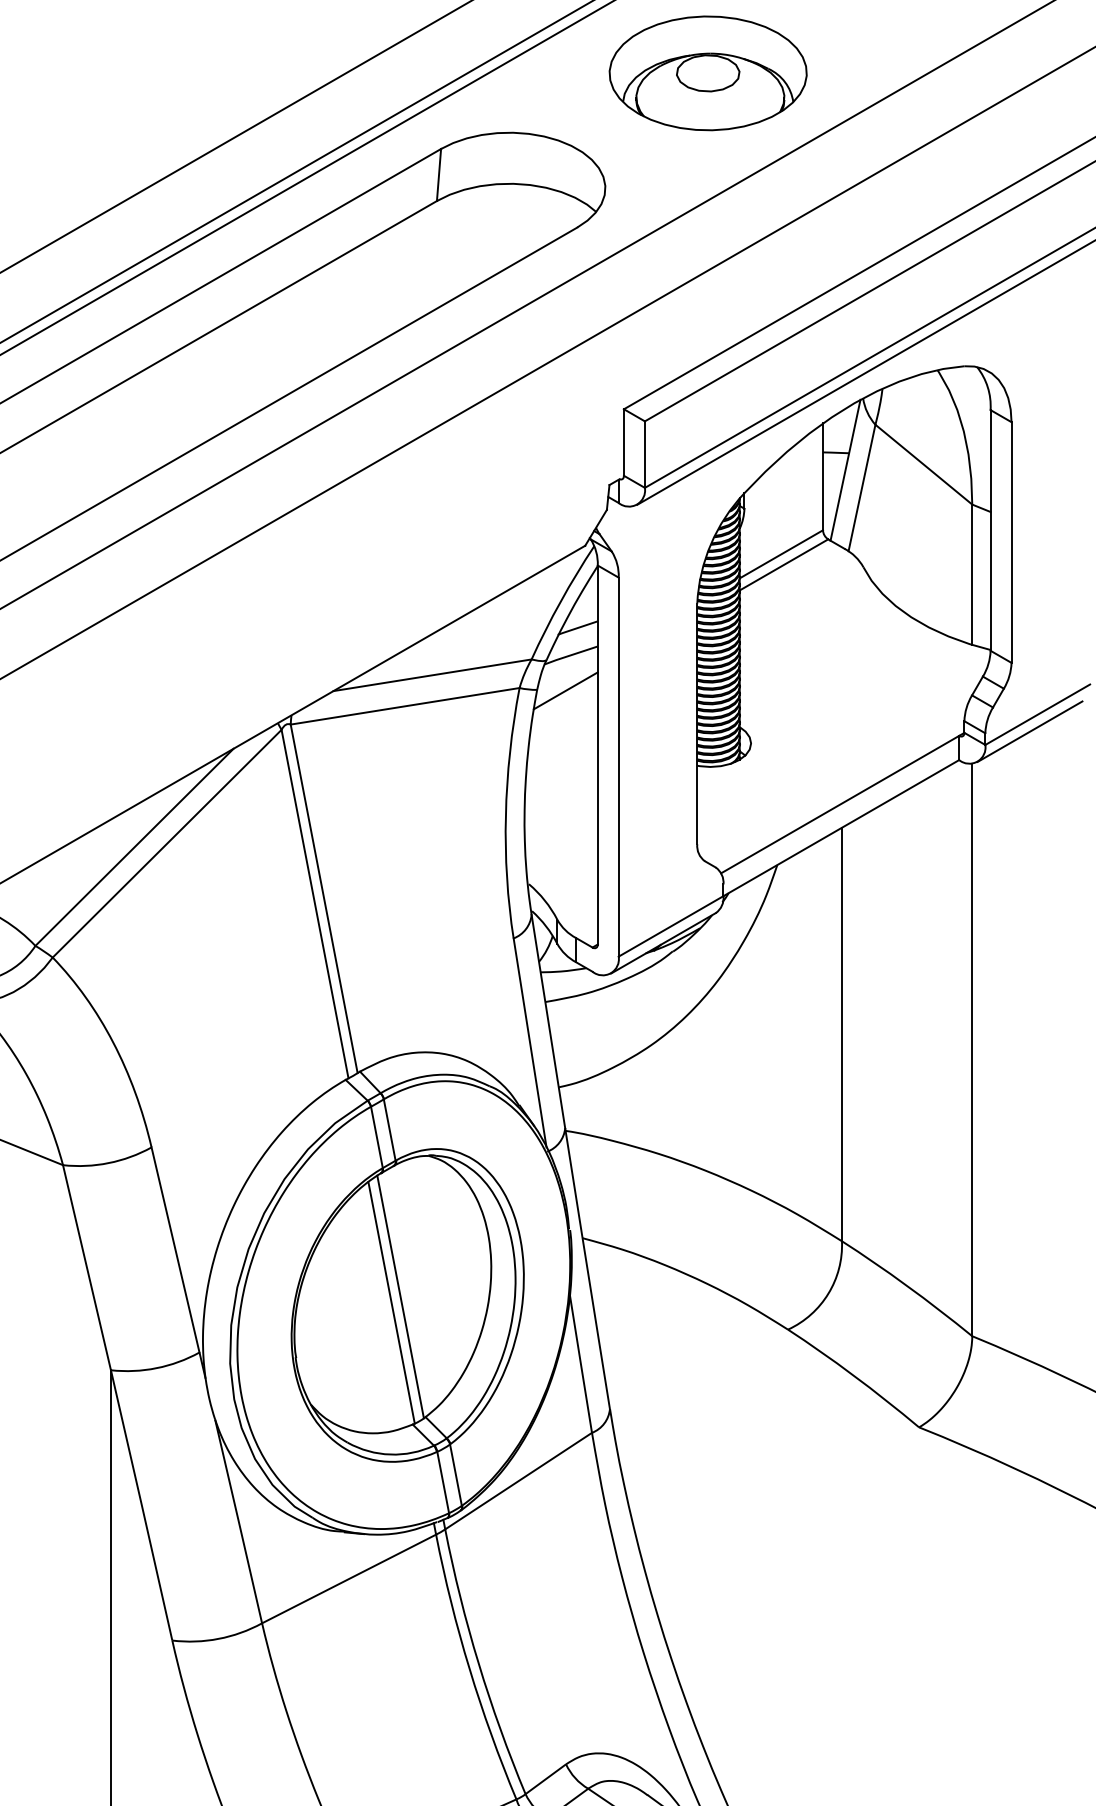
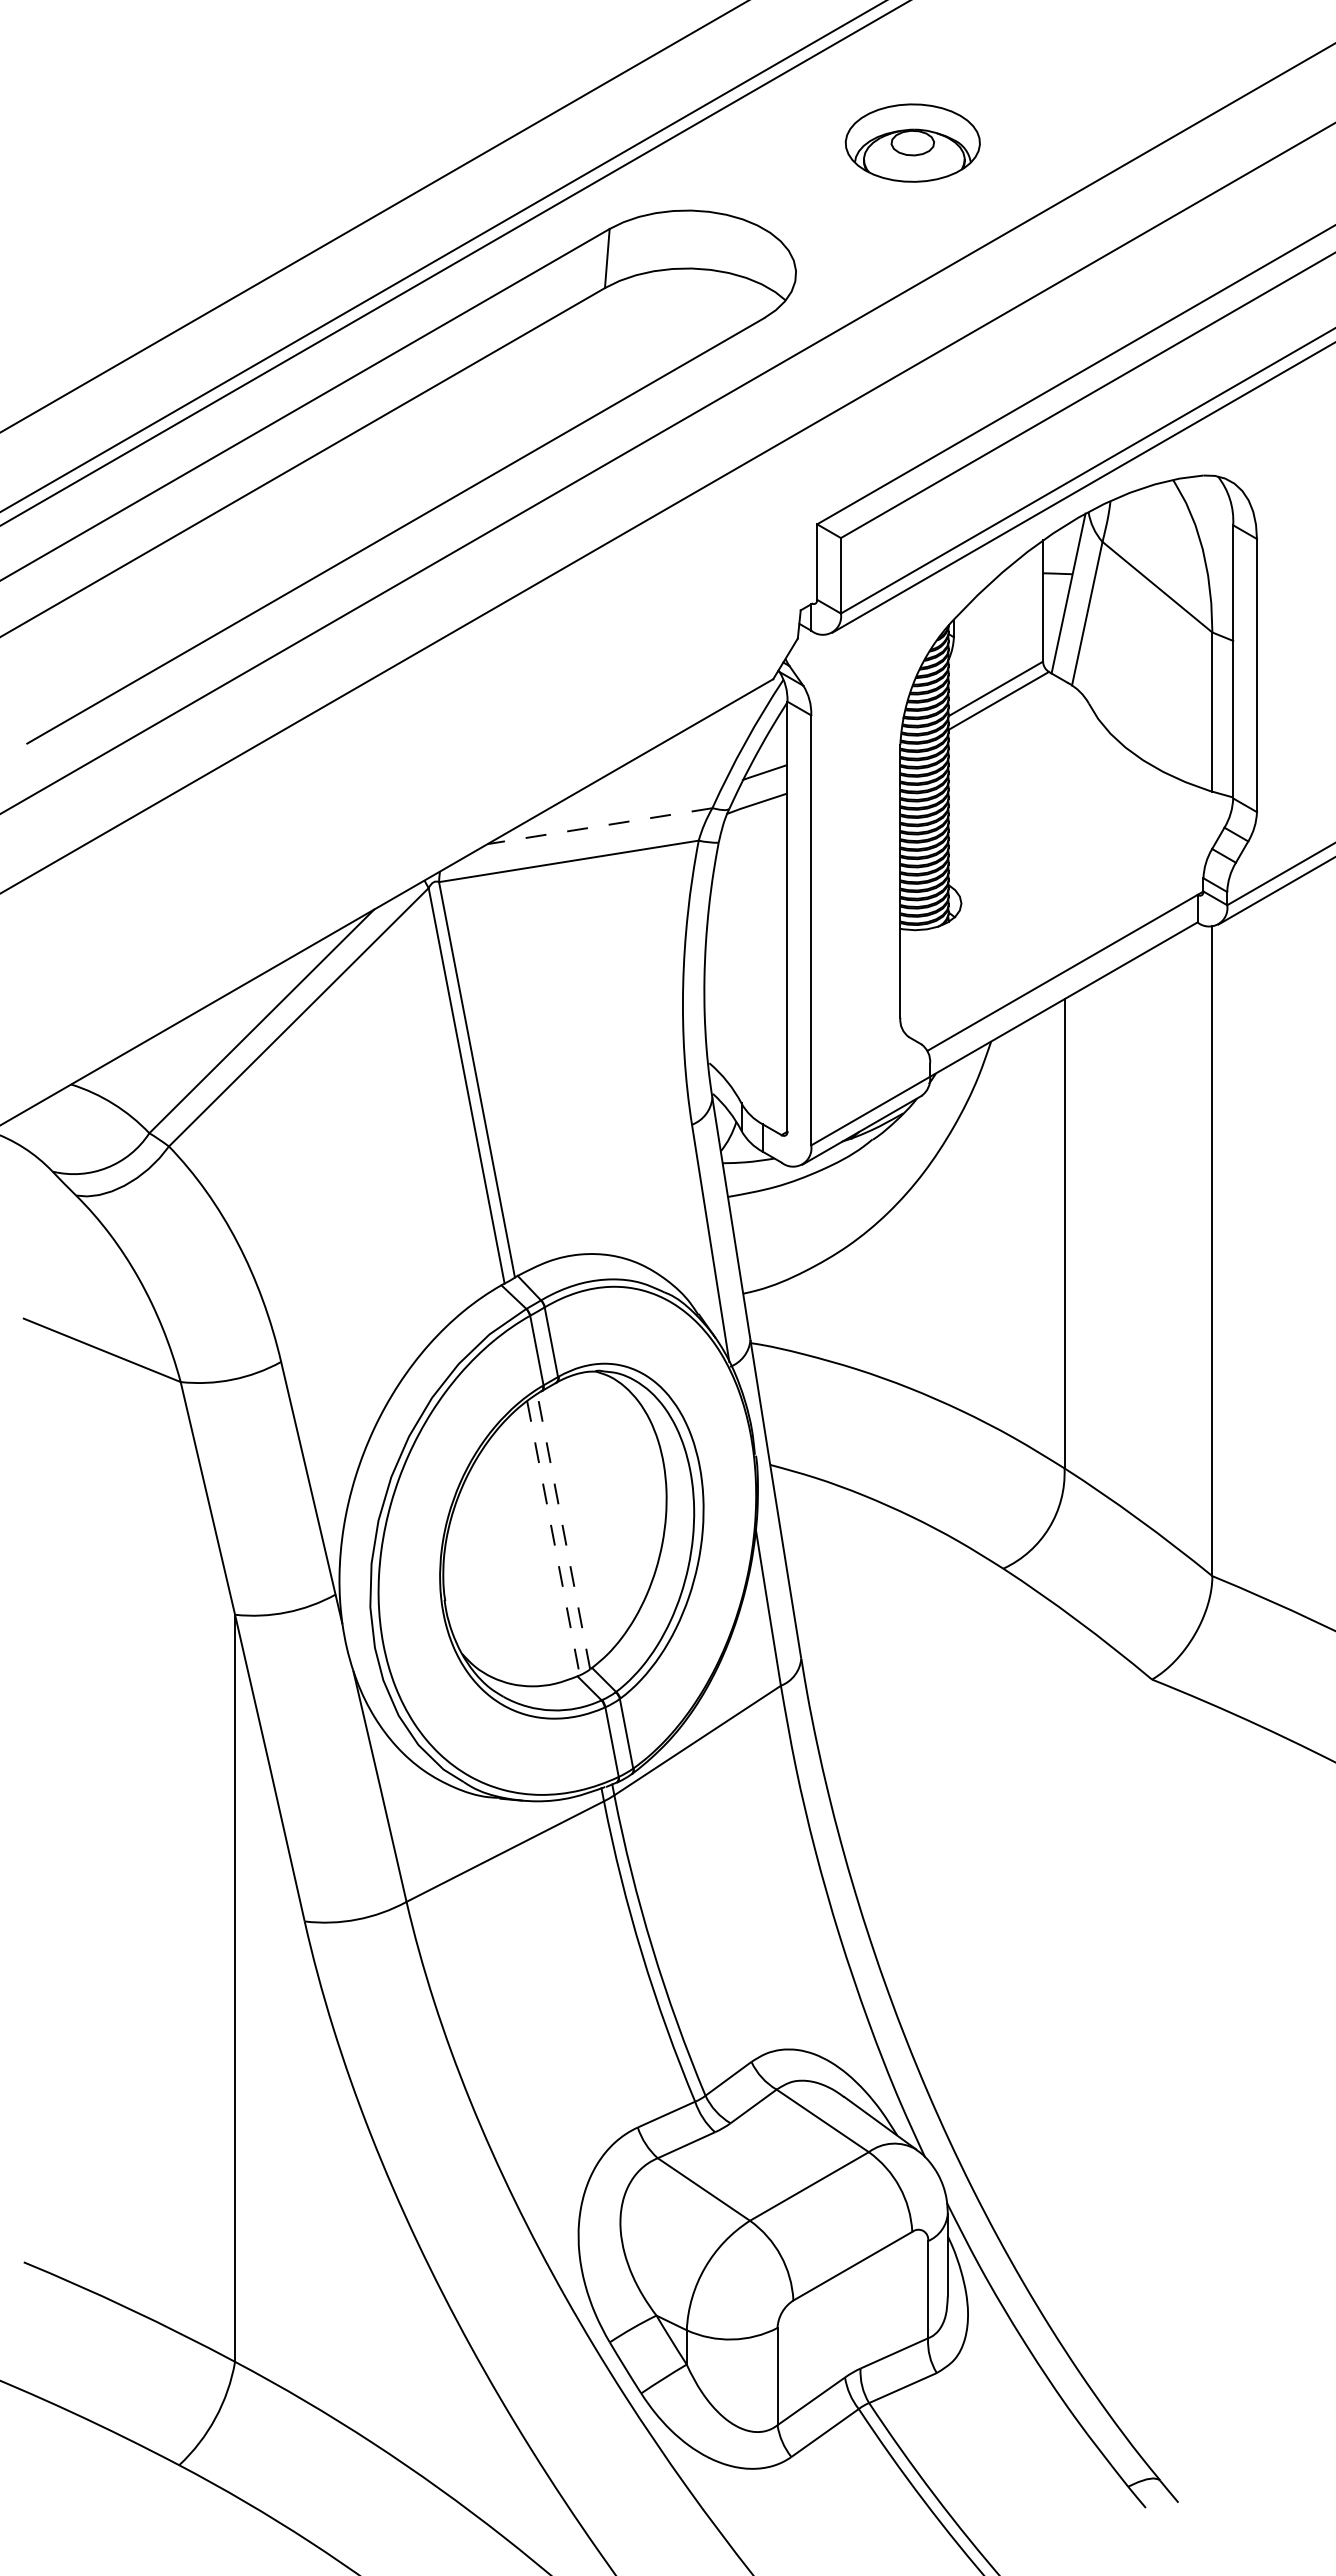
part: (707, 72) -> (912, 142), size x0.6
line: (433, 675) -> (600, 826), solid -> dashed
line: (565, 690) -> (750, 843), removed
line: (400, 1296) -> (563, 1531), solid -> dashed
line: (391, 1303) -> (553, 1538), solid -> dashed

